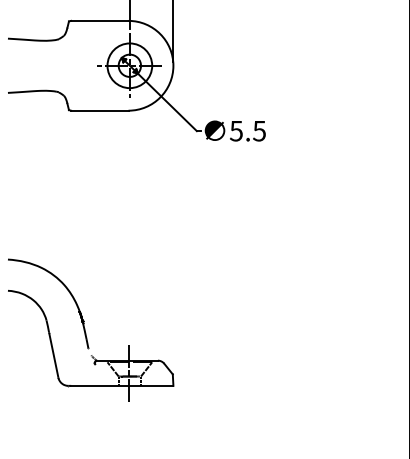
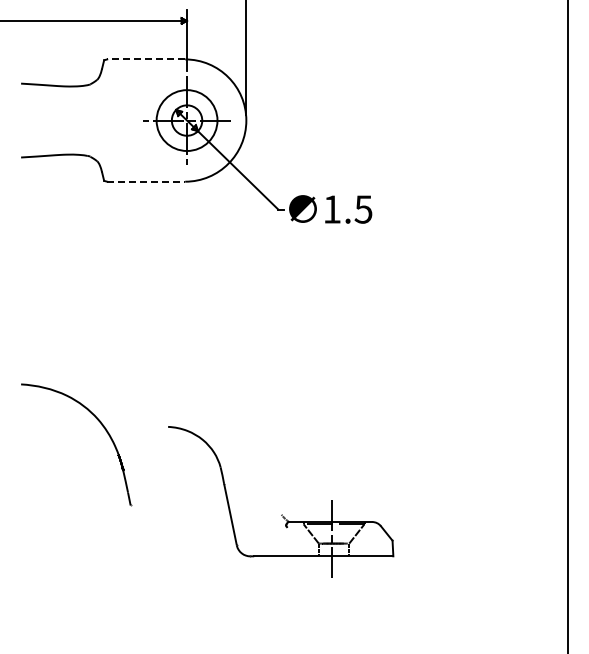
line: (99, 20) -> (145, 59), solid -> dashed
line: (100, 110) -> (146, 181), solid -> dashed
text: (235, 131) -> (331, 209), 5.5 -> 1.5
part: (91, 355) -> (281, 514), moved

